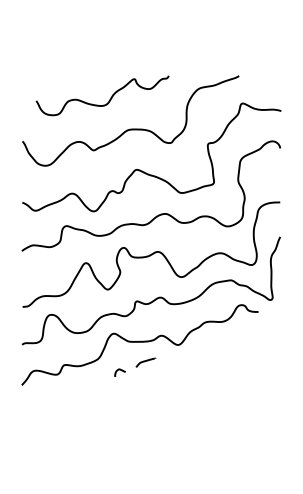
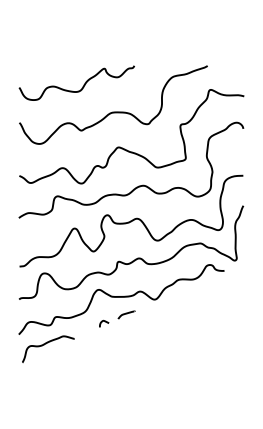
curve: (108, 100) -> (81, 87), moved
curve: (53, 396) -> (46, 344), added

